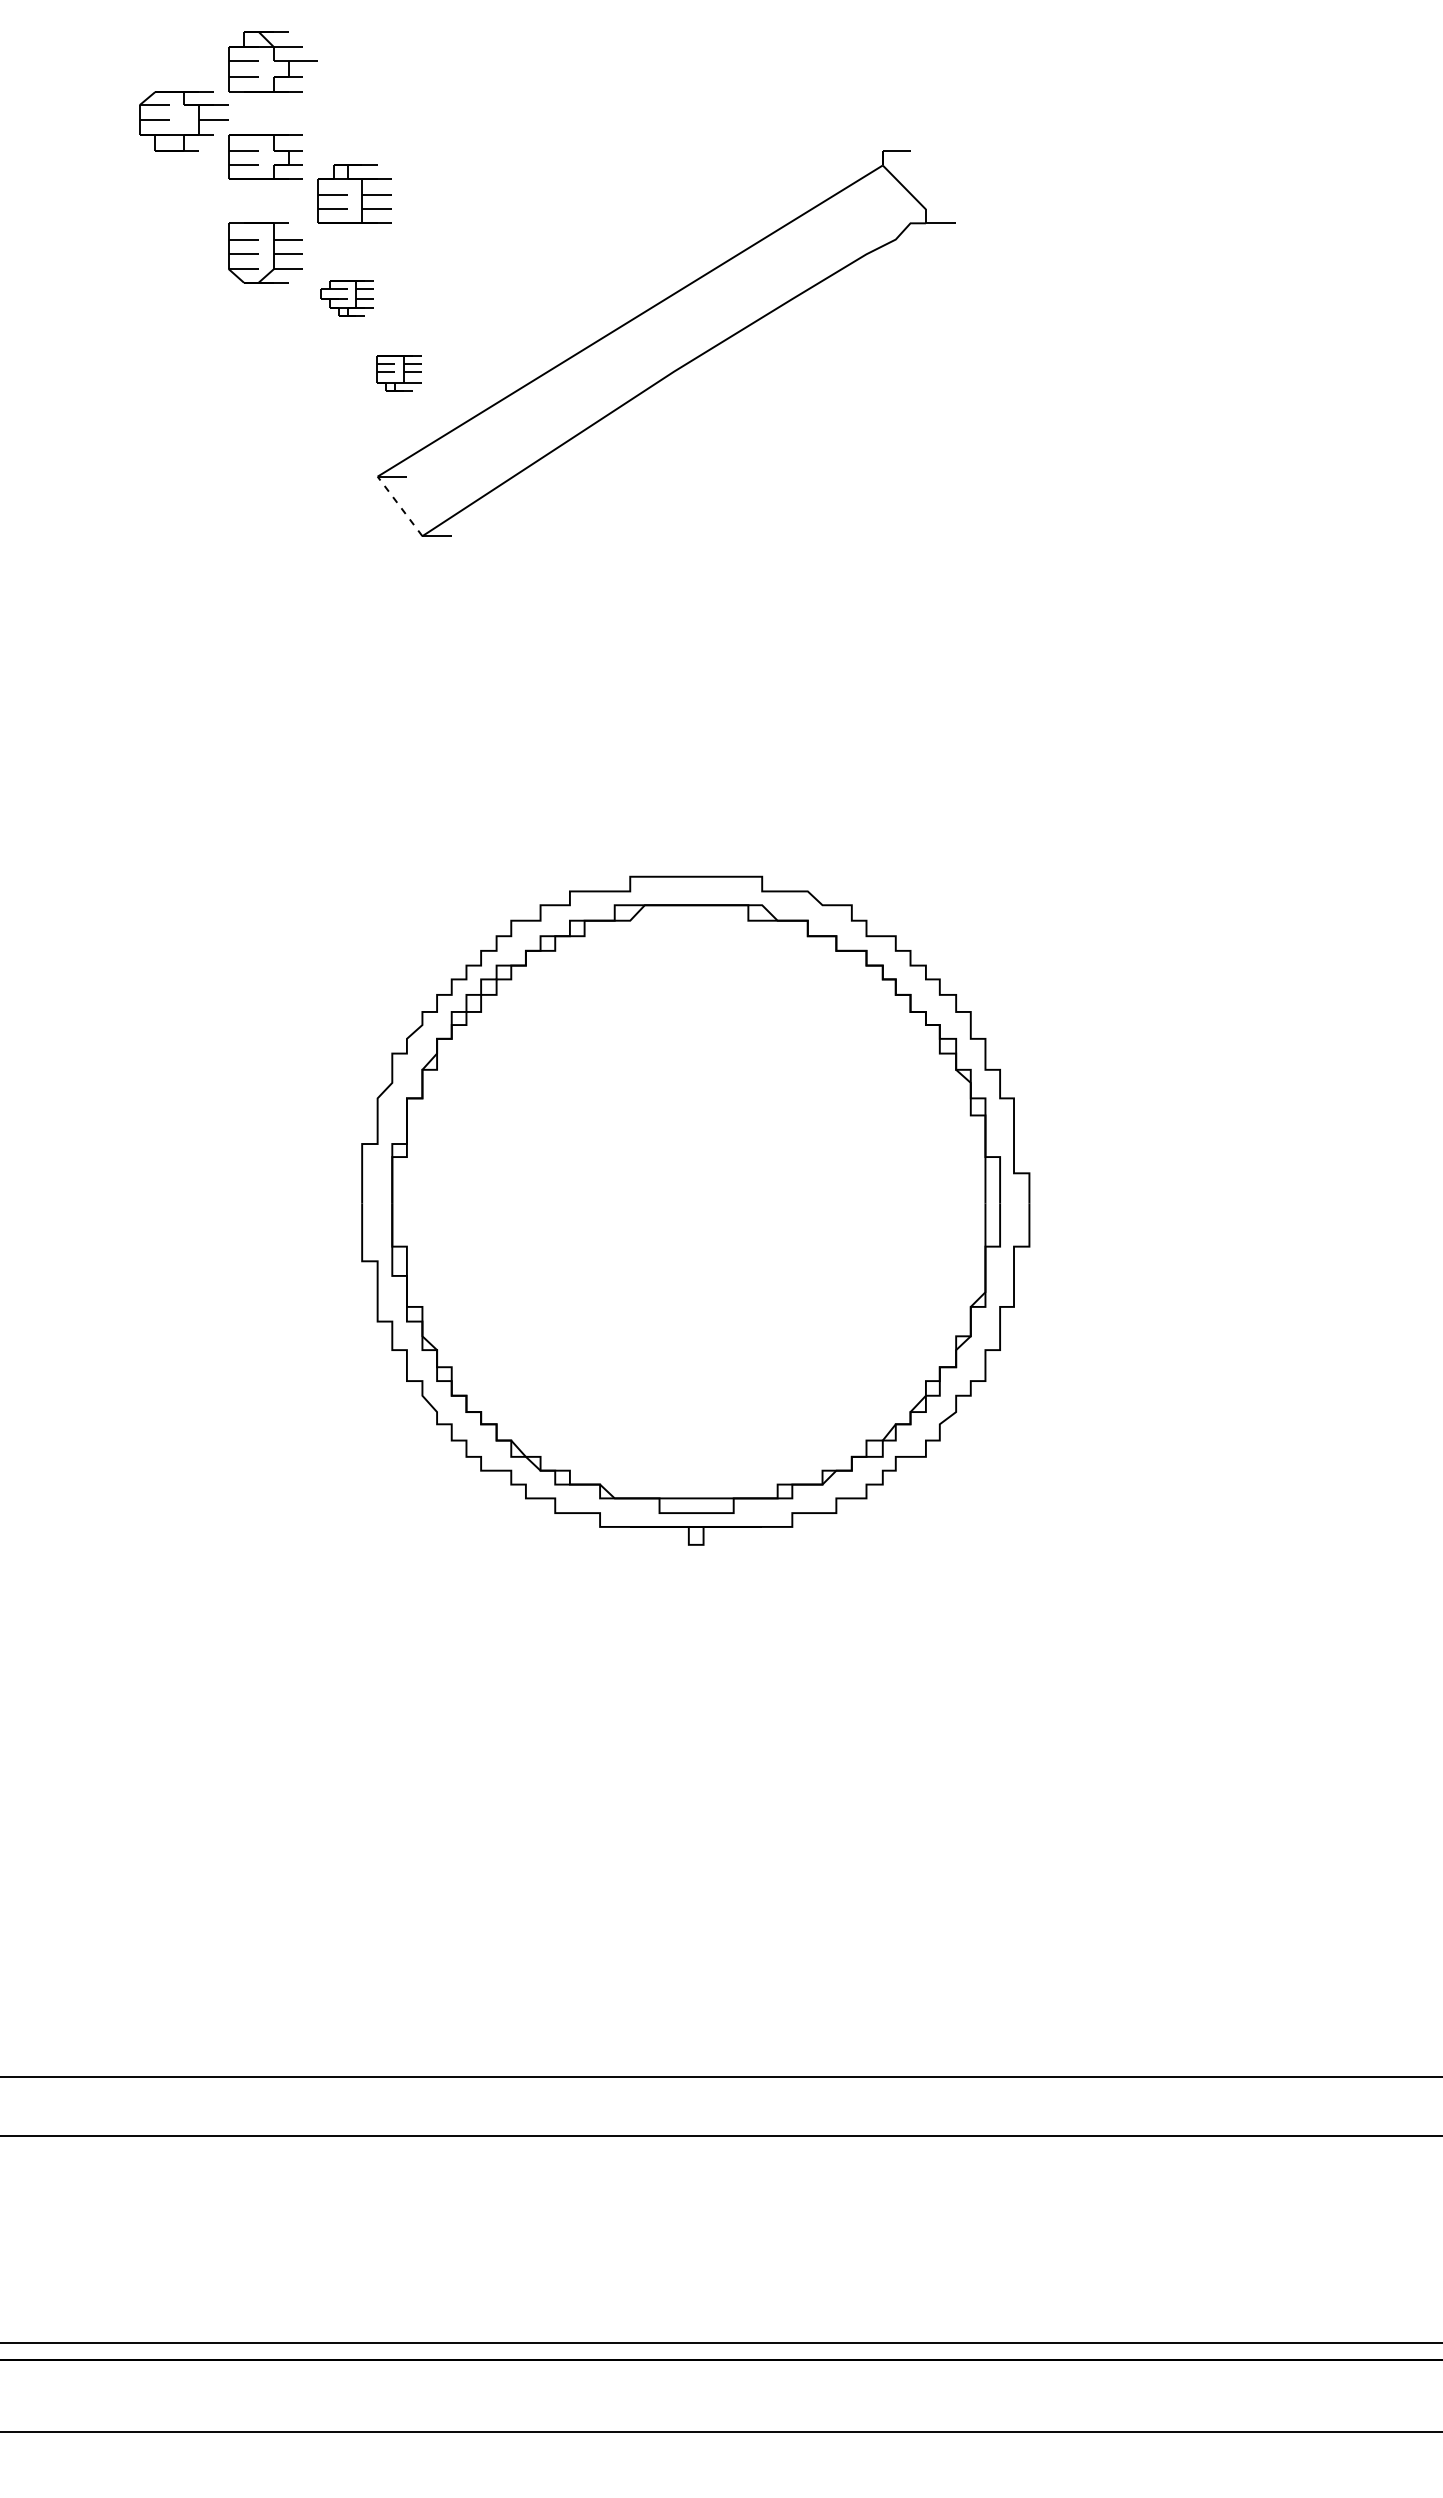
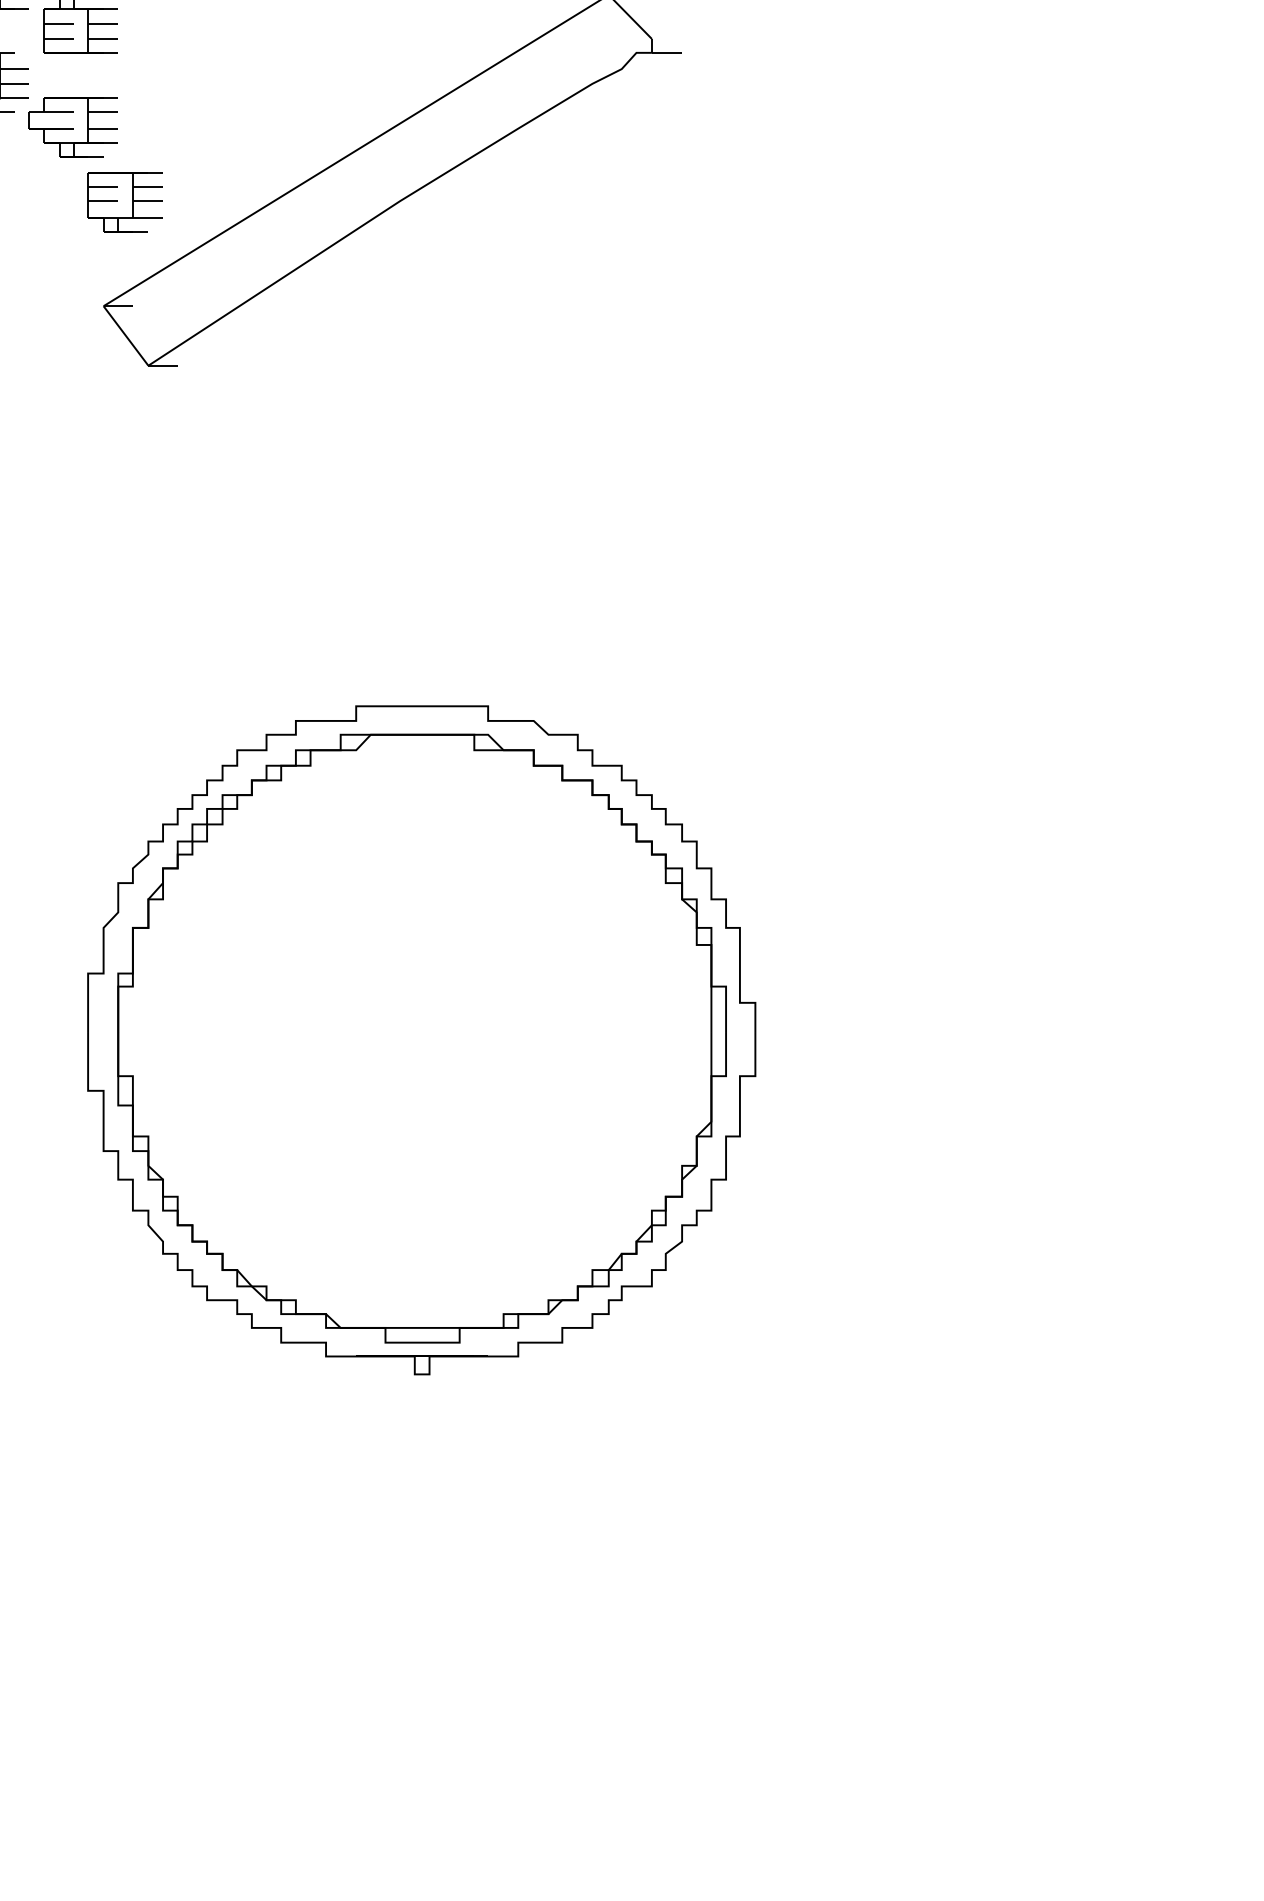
part: (346, 298) -> (72, 128), size x1.67
part: (398, 373) -> (124, 203), size x1.67
line: (399, 506) -> (125, 336), dashed -> solid

